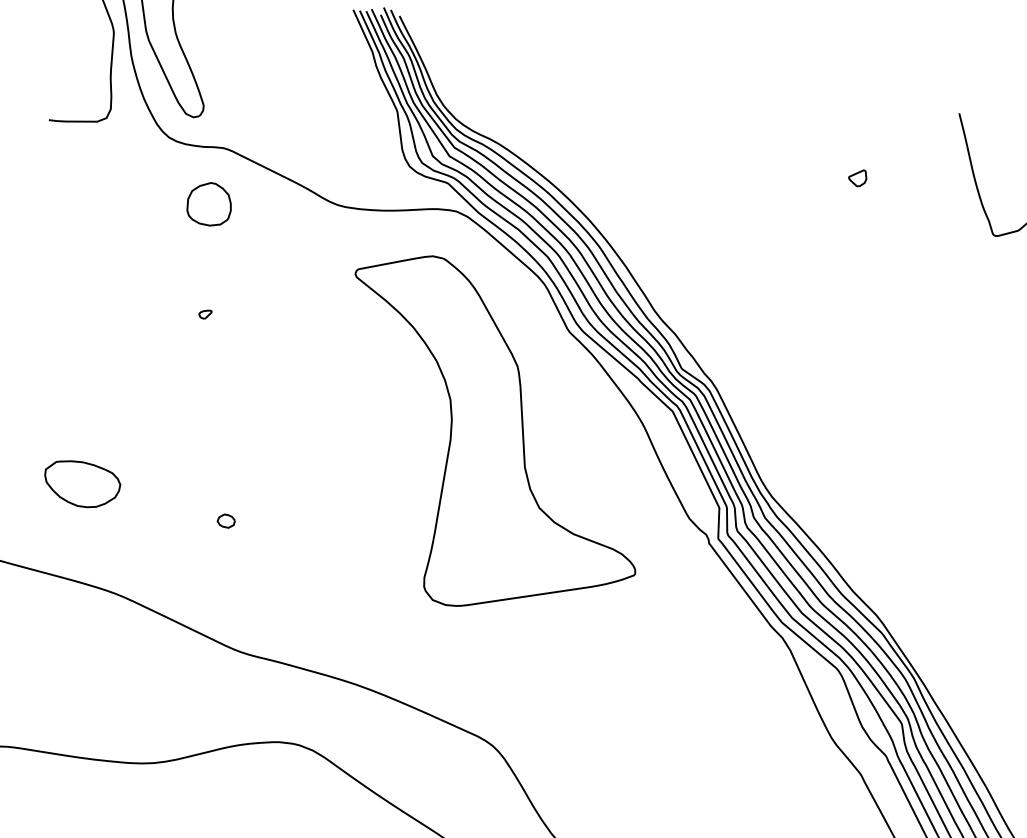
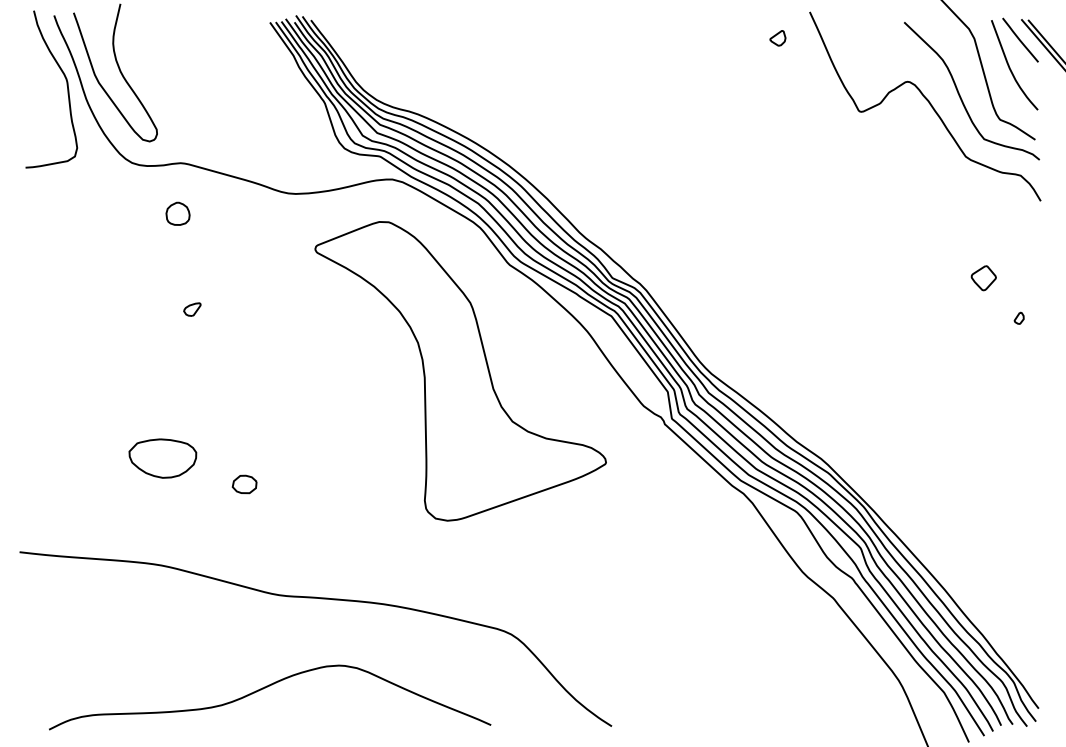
part: (857, 177) -> (777, 38), moved
part: (209, 203) -> (177, 213), size x0.6
part: (205, 314) -> (192, 309), size x1.6
part: (81, 484) -> (162, 458), moved
part: (226, 521) -> (244, 484), size x1.6

